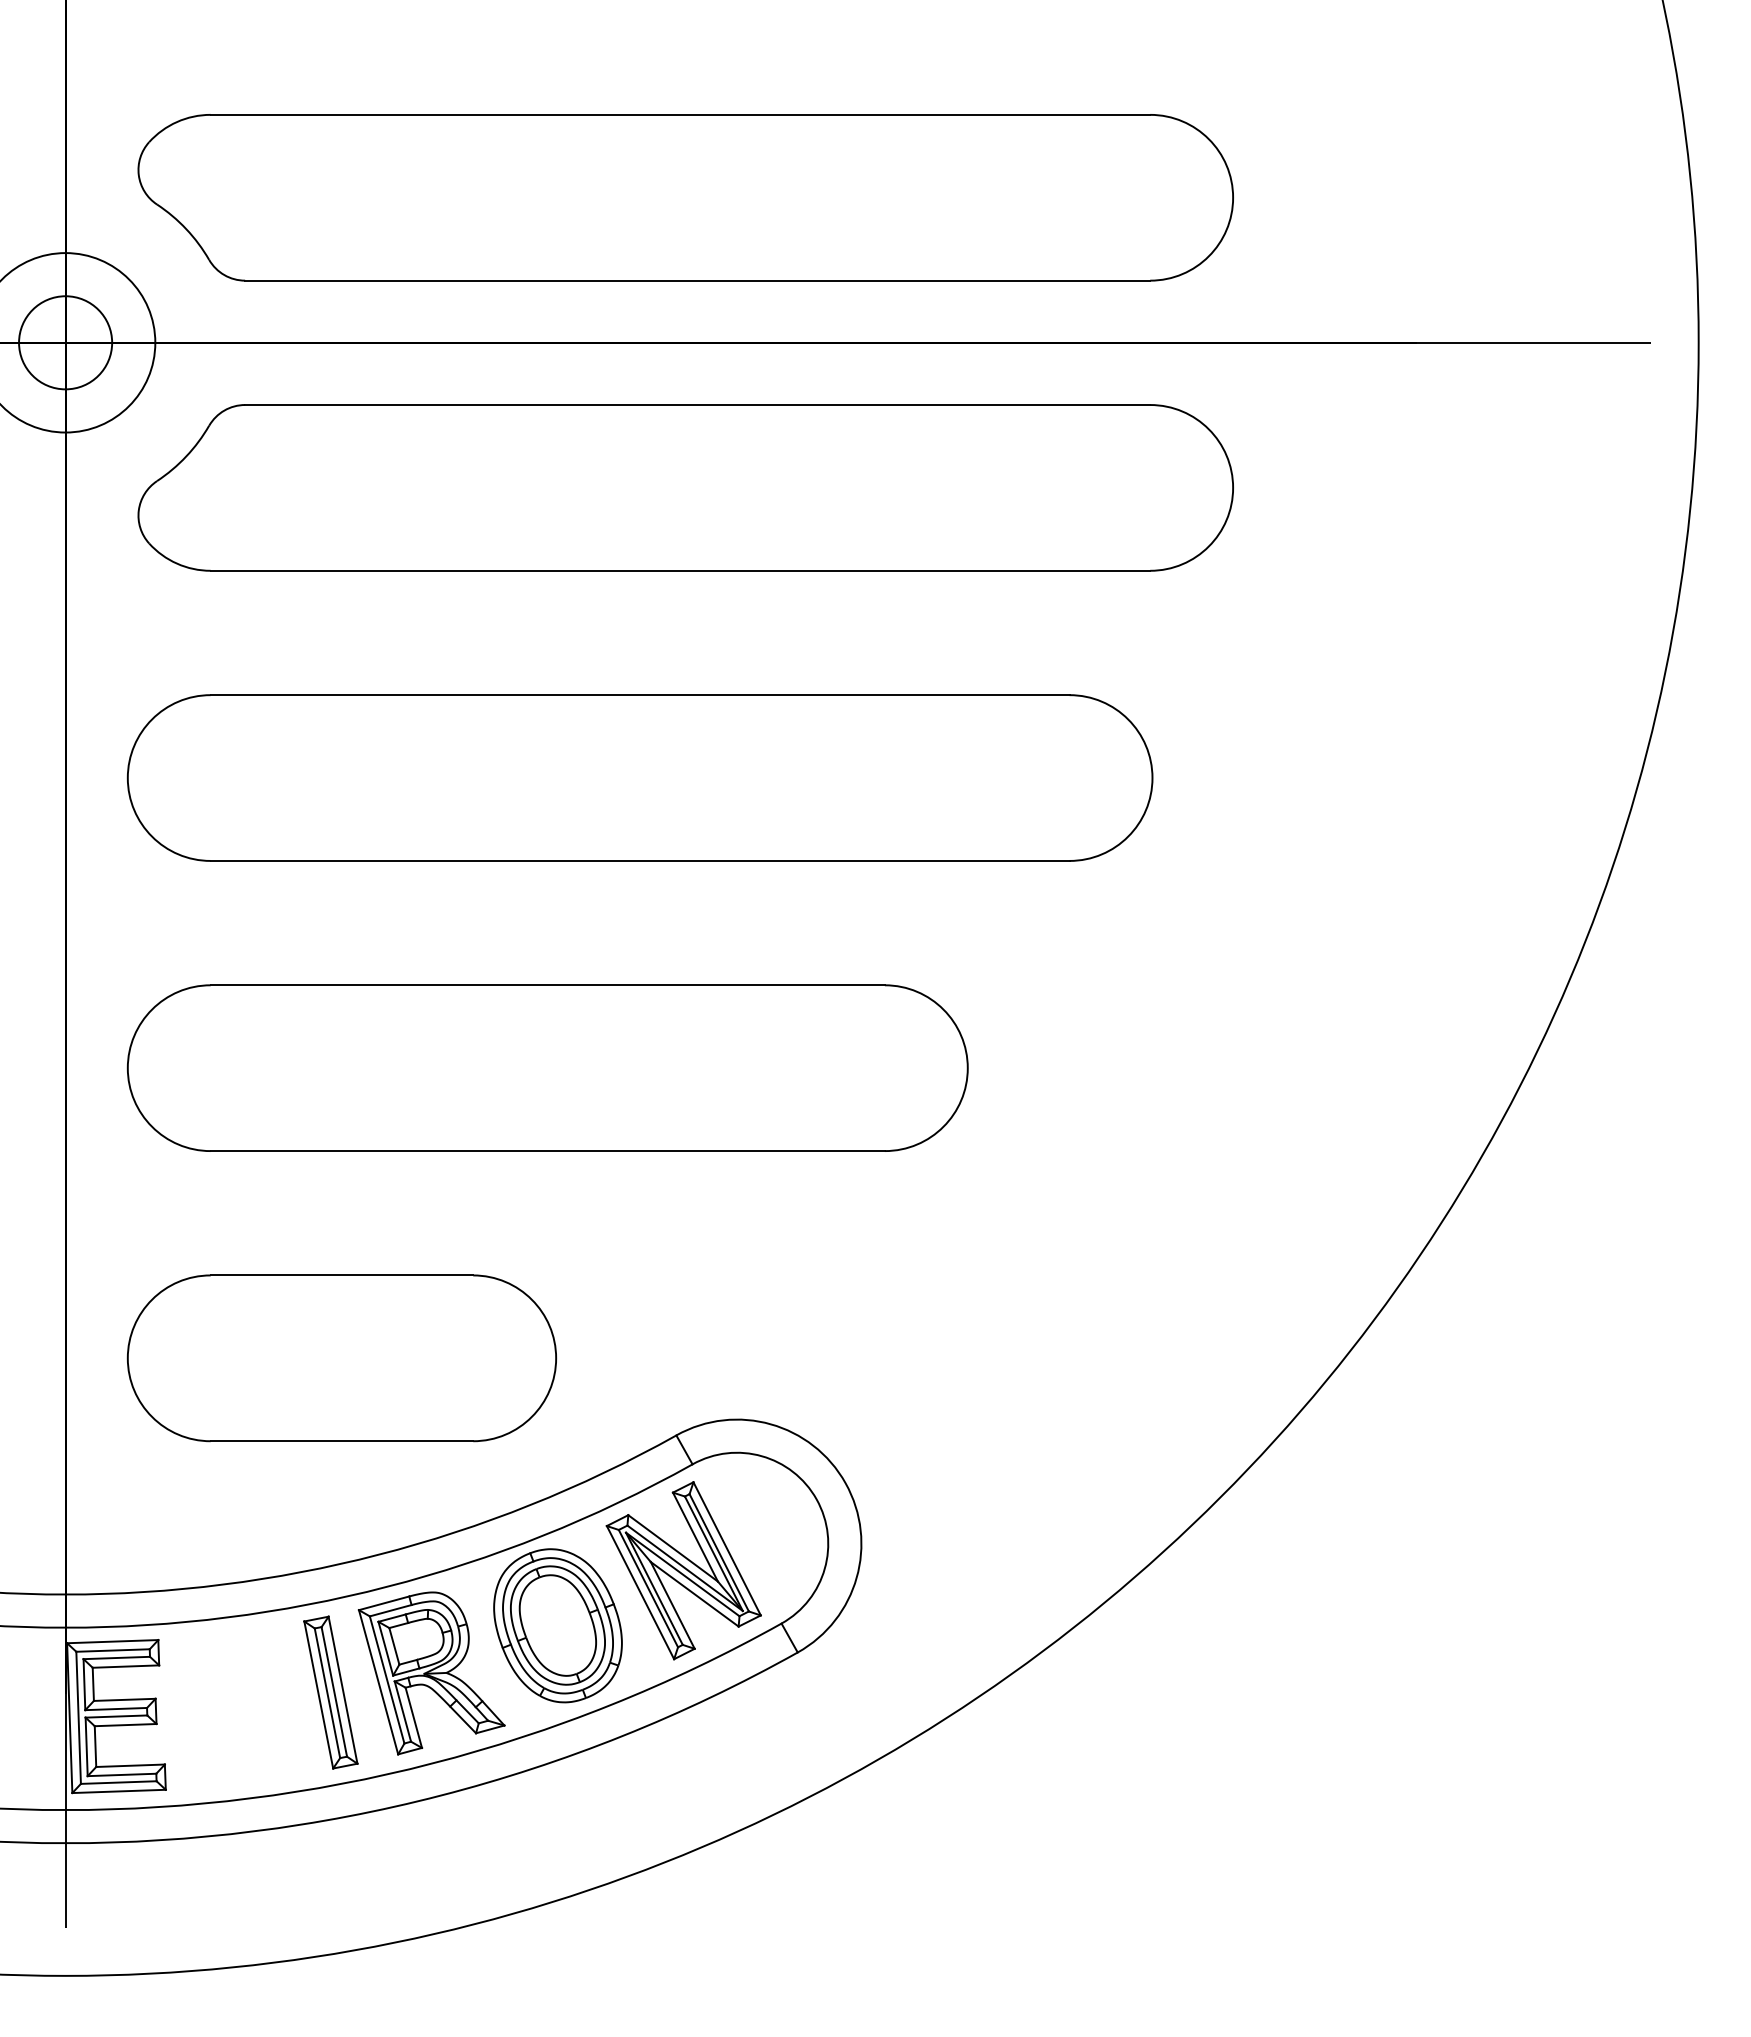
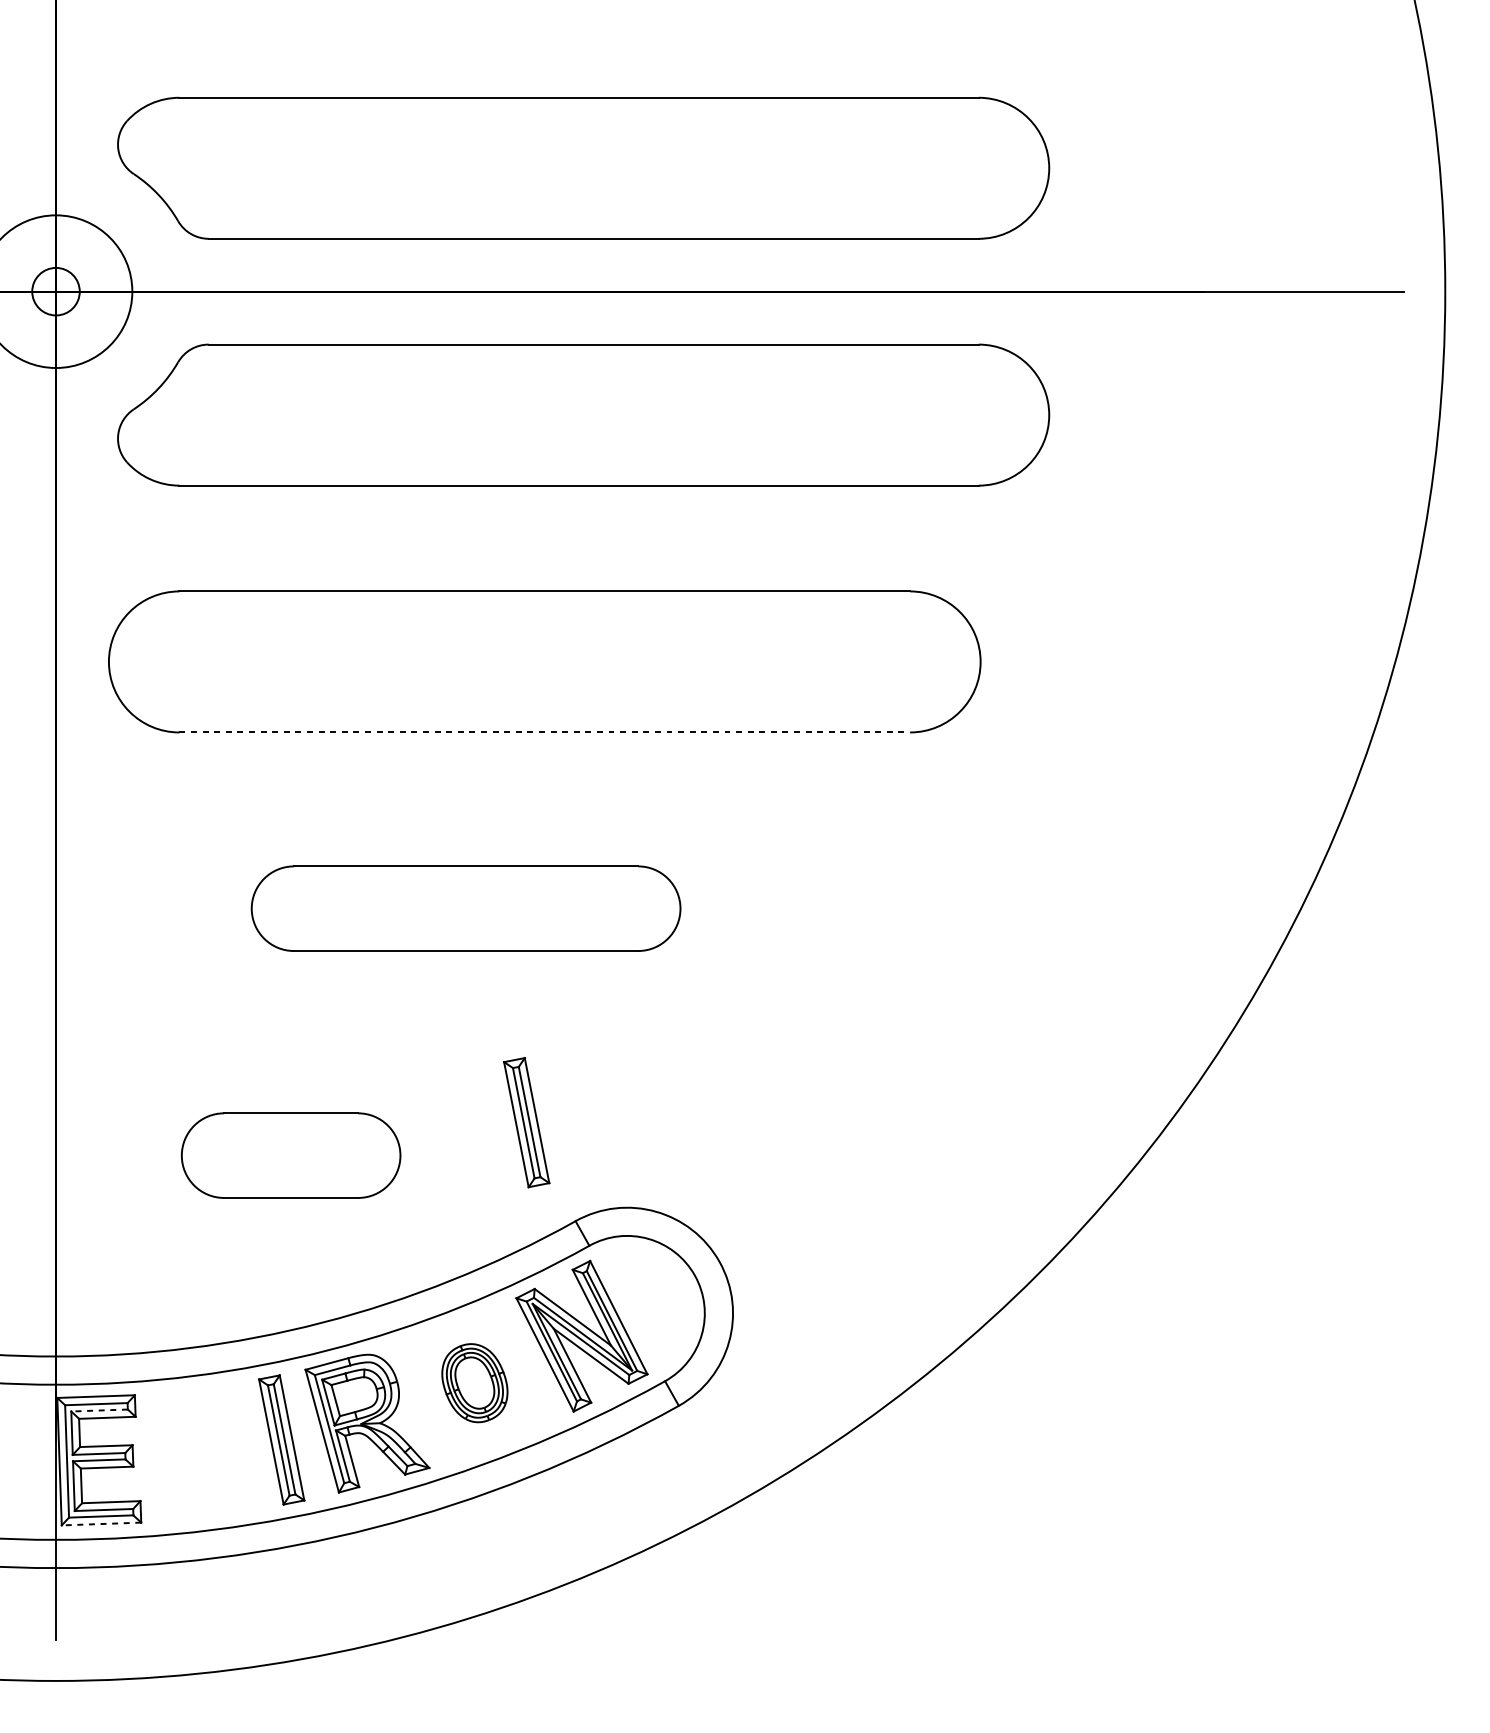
circle: (65, 342) -> (55, 291), size x0.6
line: (640, 860) -> (545, 732), solid -> dashed
part: (547, 1067) -> (465, 908), size x0.6
part: (618, 1319) -> (526, 1122), added
part: (341, 1358) -> (290, 1155), size x0.6
part: (557, 1625) -> (474, 1382), size x0.6
line: (116, 1658) -> (99, 1410), solid -> dashed
line: (119, 1791) -> (101, 1524), solid -> dashed

